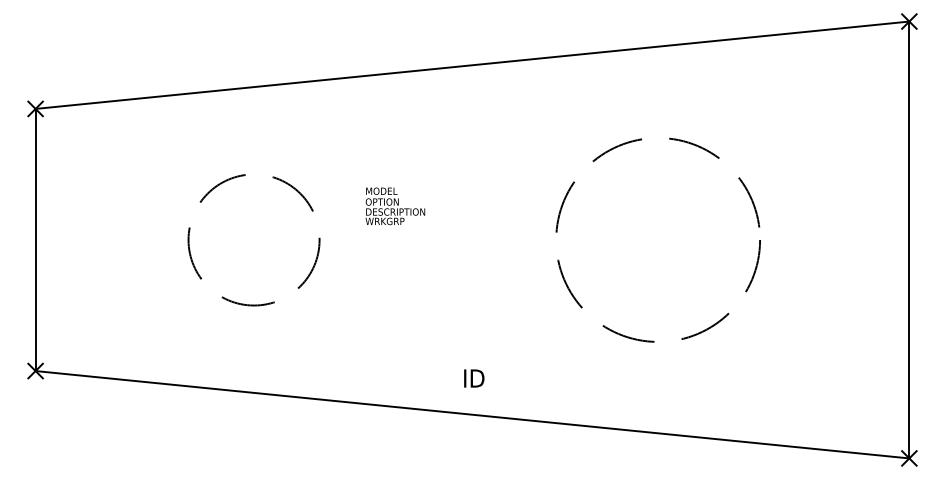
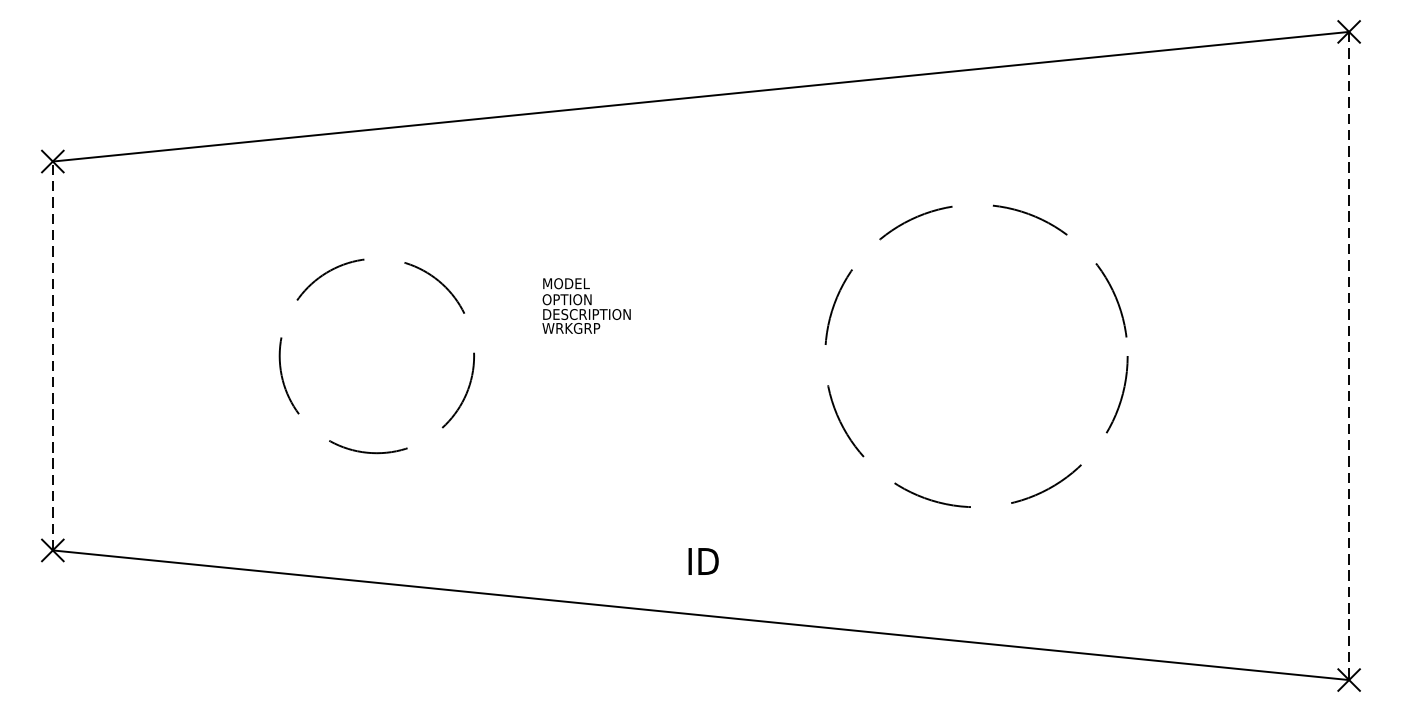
line: (35, 239) -> (52, 355), solid -> dashed
line: (909, 240) -> (1349, 356), solid -> dashed

